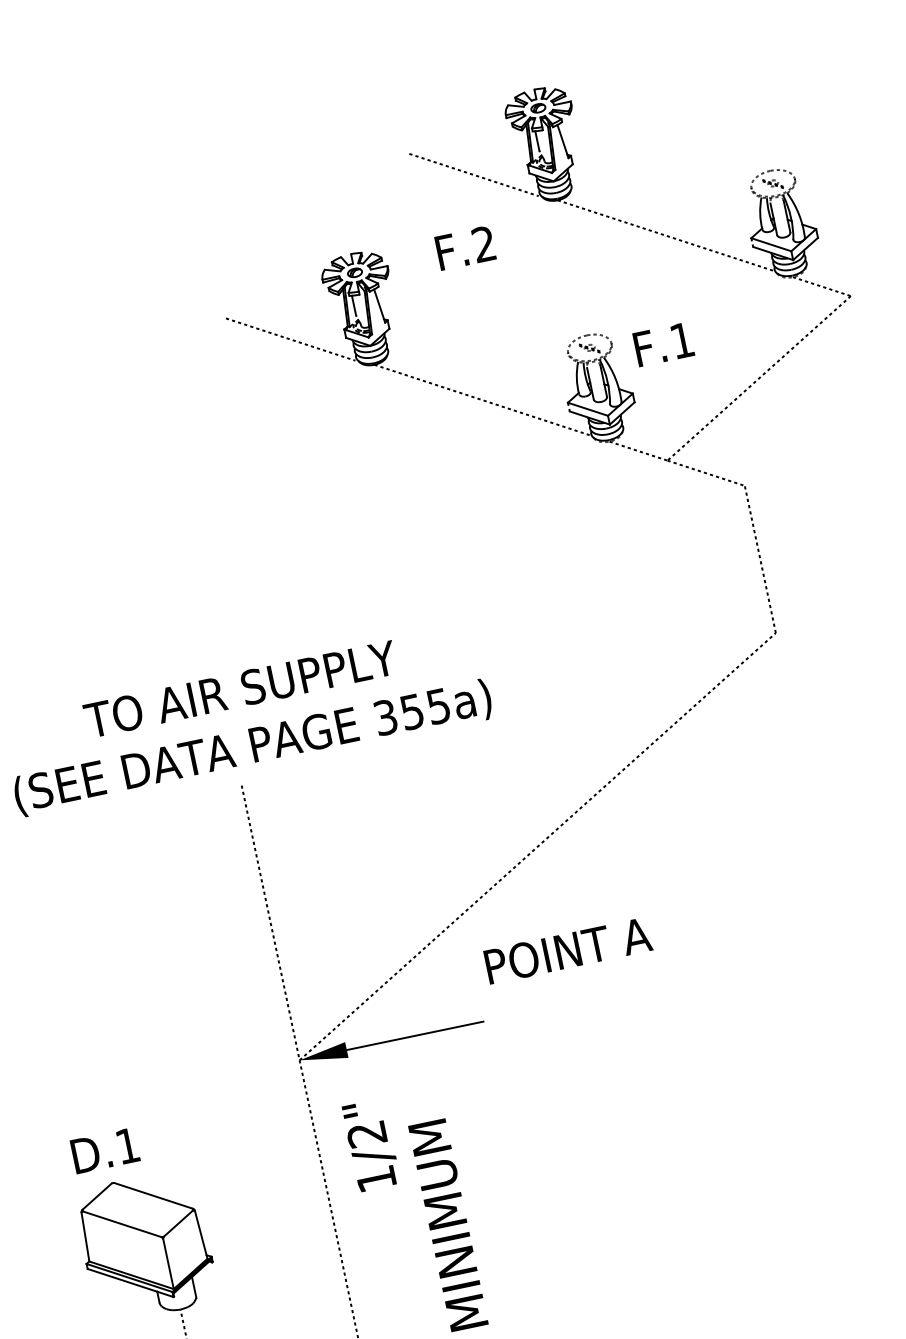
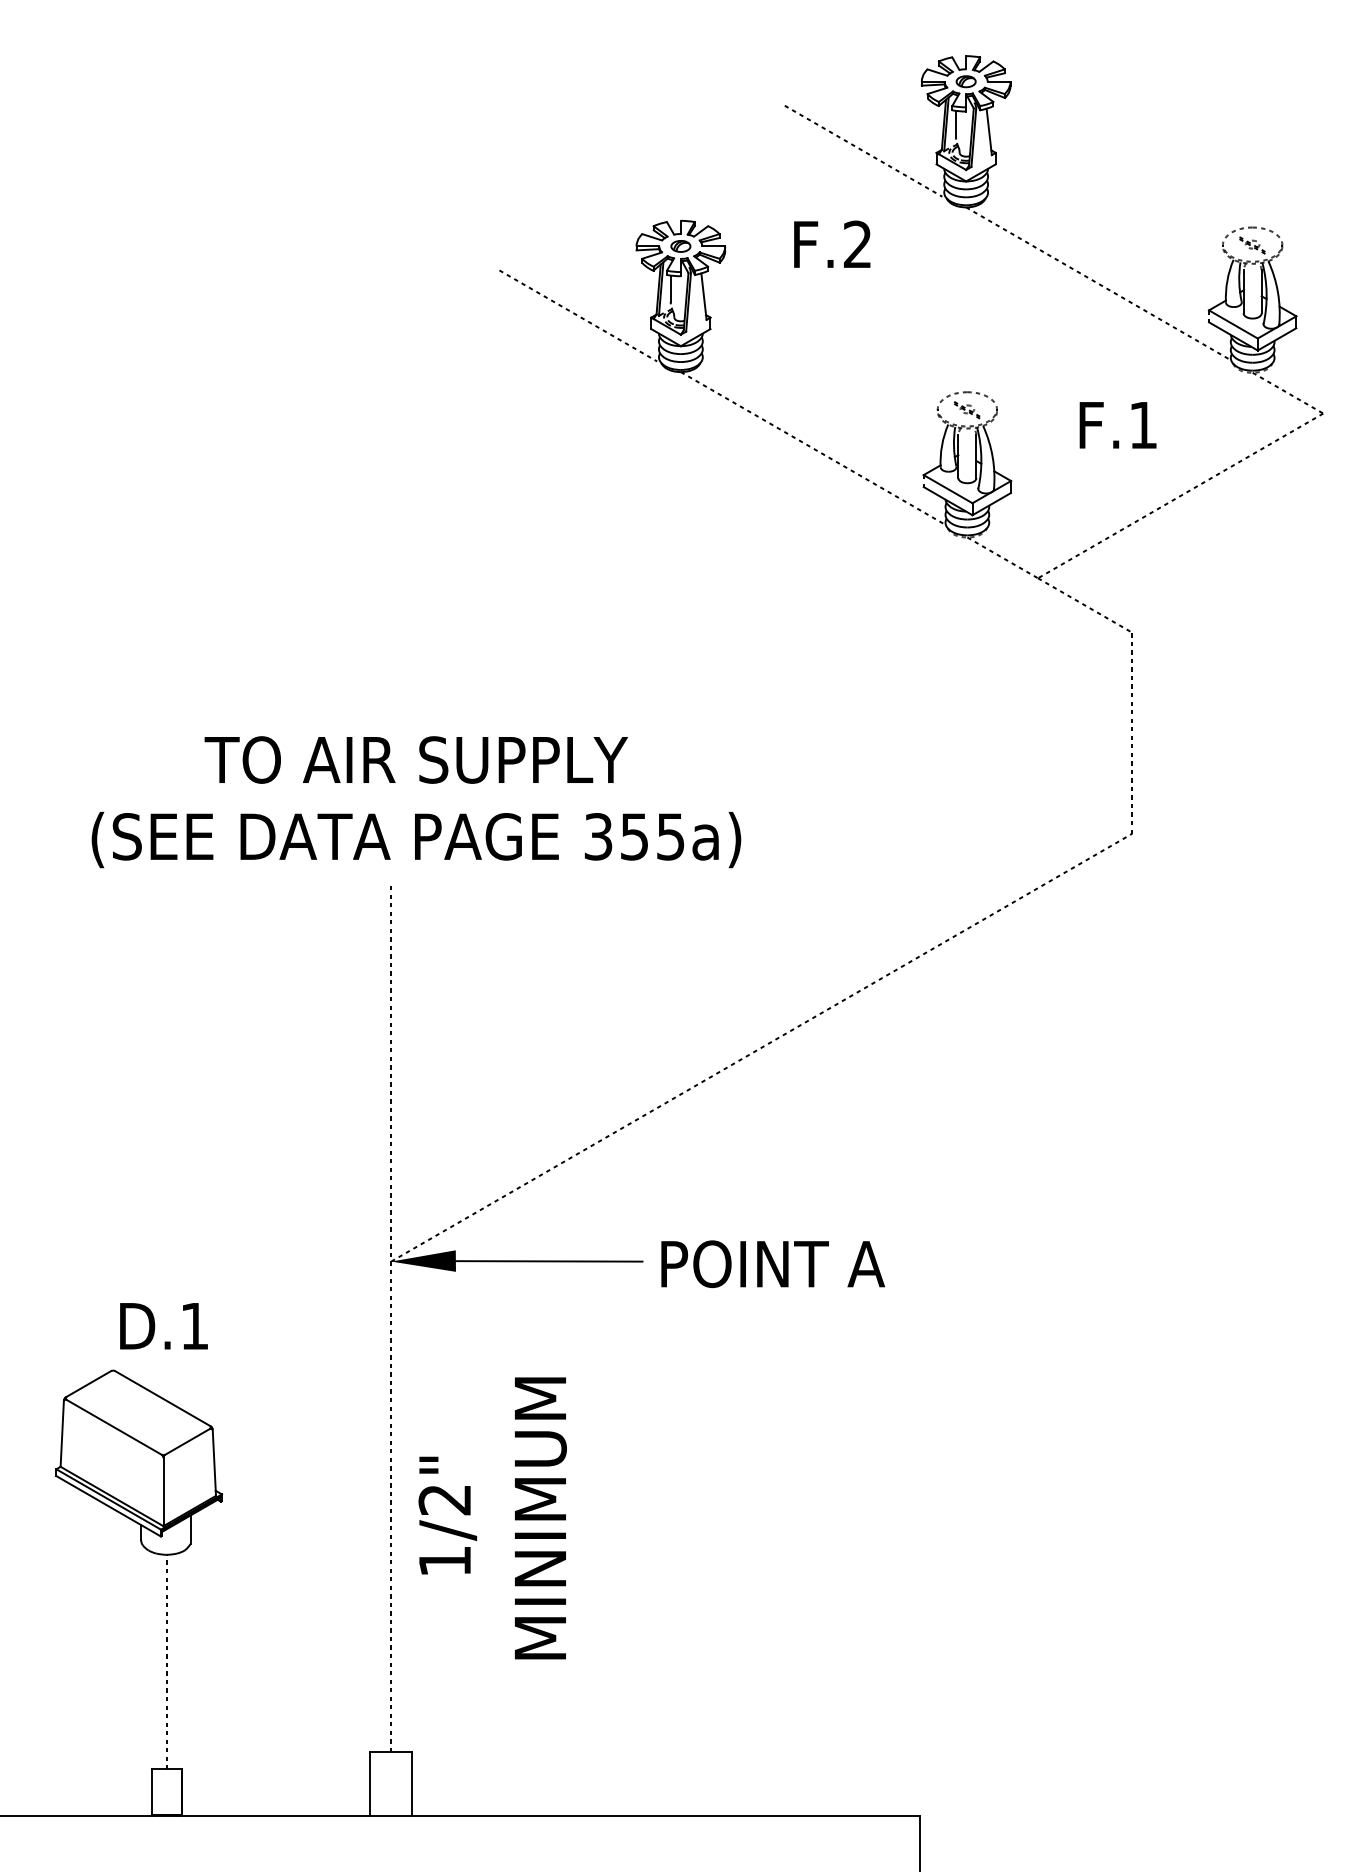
text: (663, 344) -> (1117, 425), moved
text: (567, 951) -> (772, 1264), moved
text: (371, 1145) -> (447, 1515), moved
text: (104, 1150) -> (163, 1326), moved

